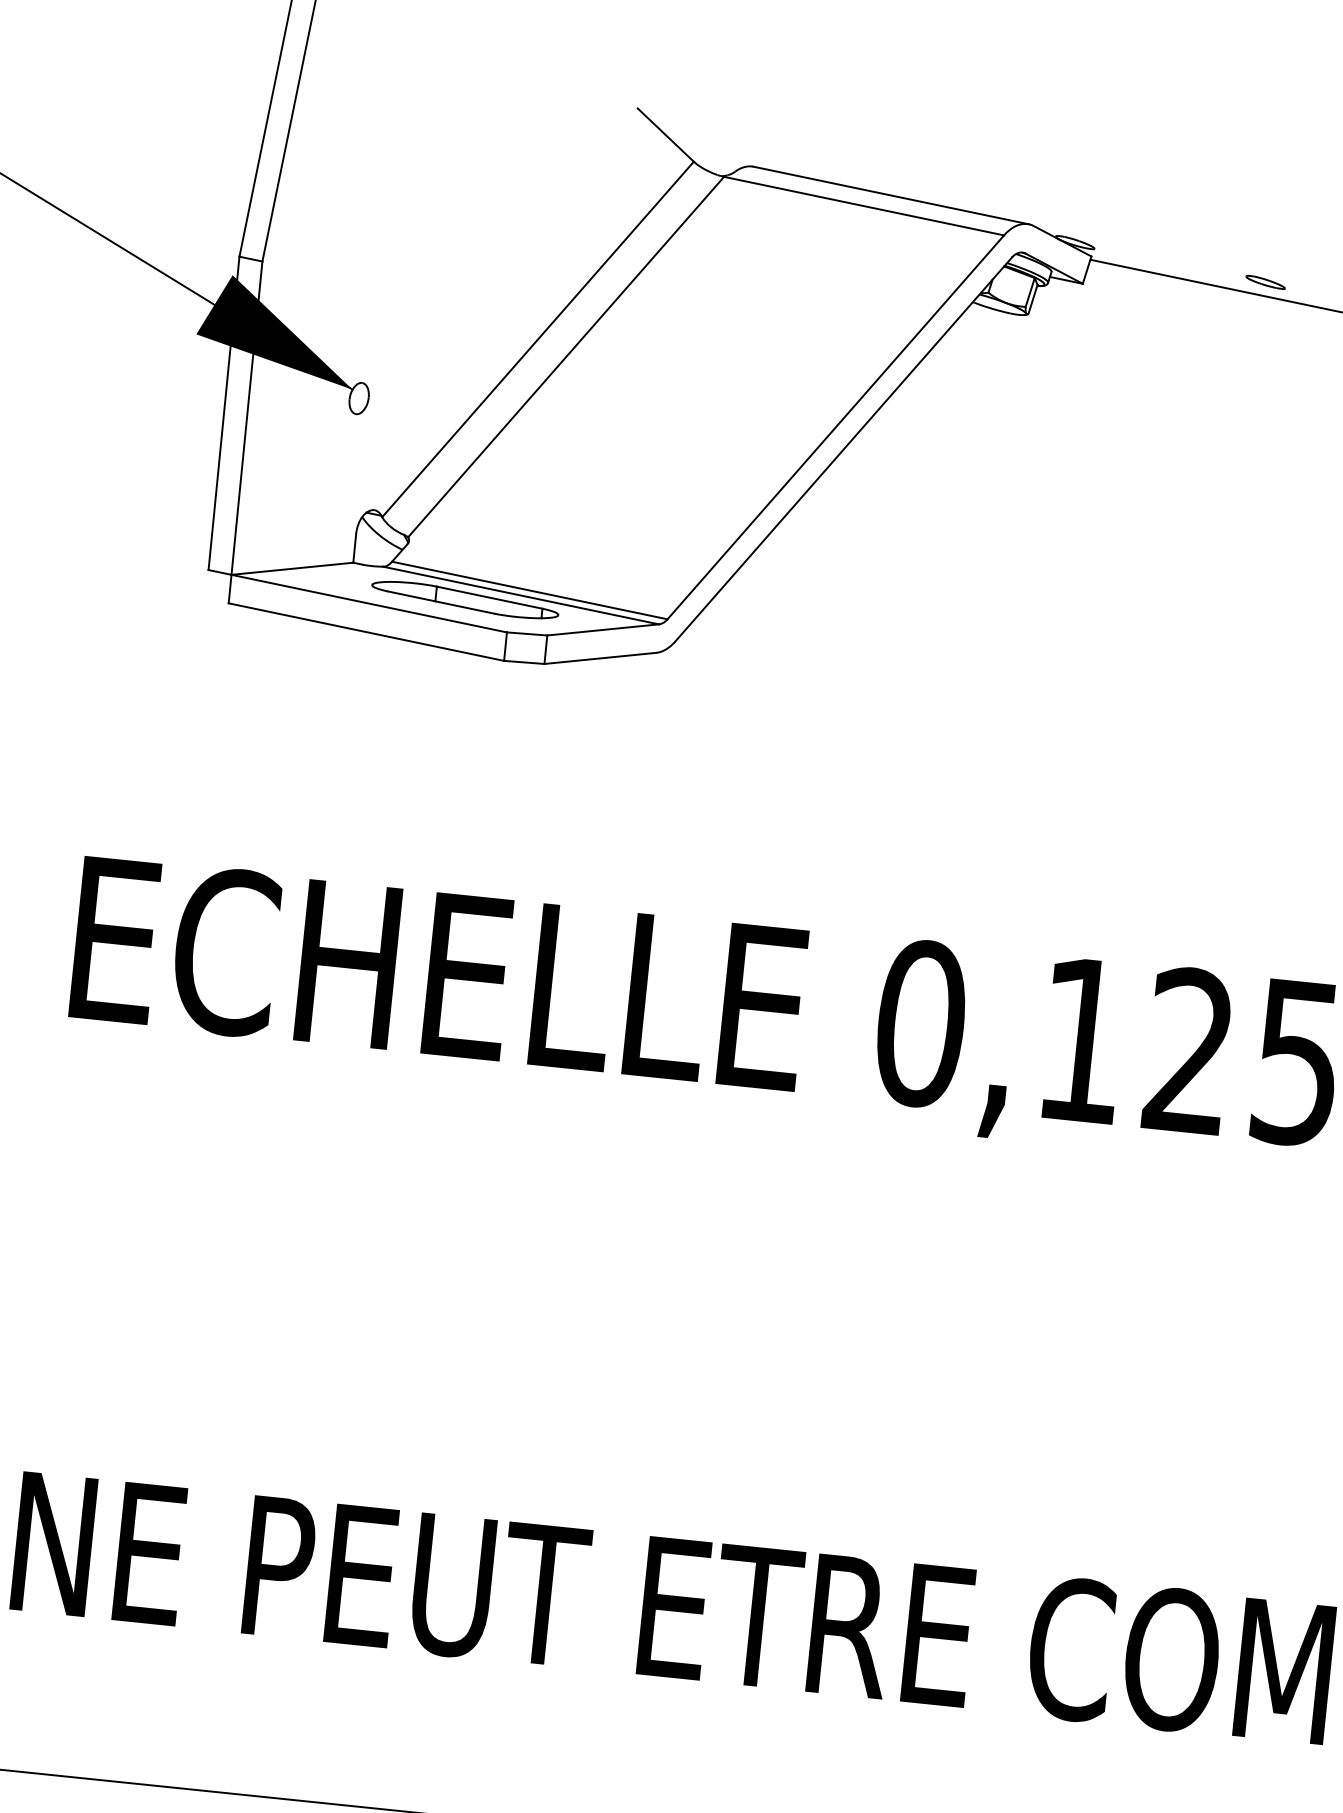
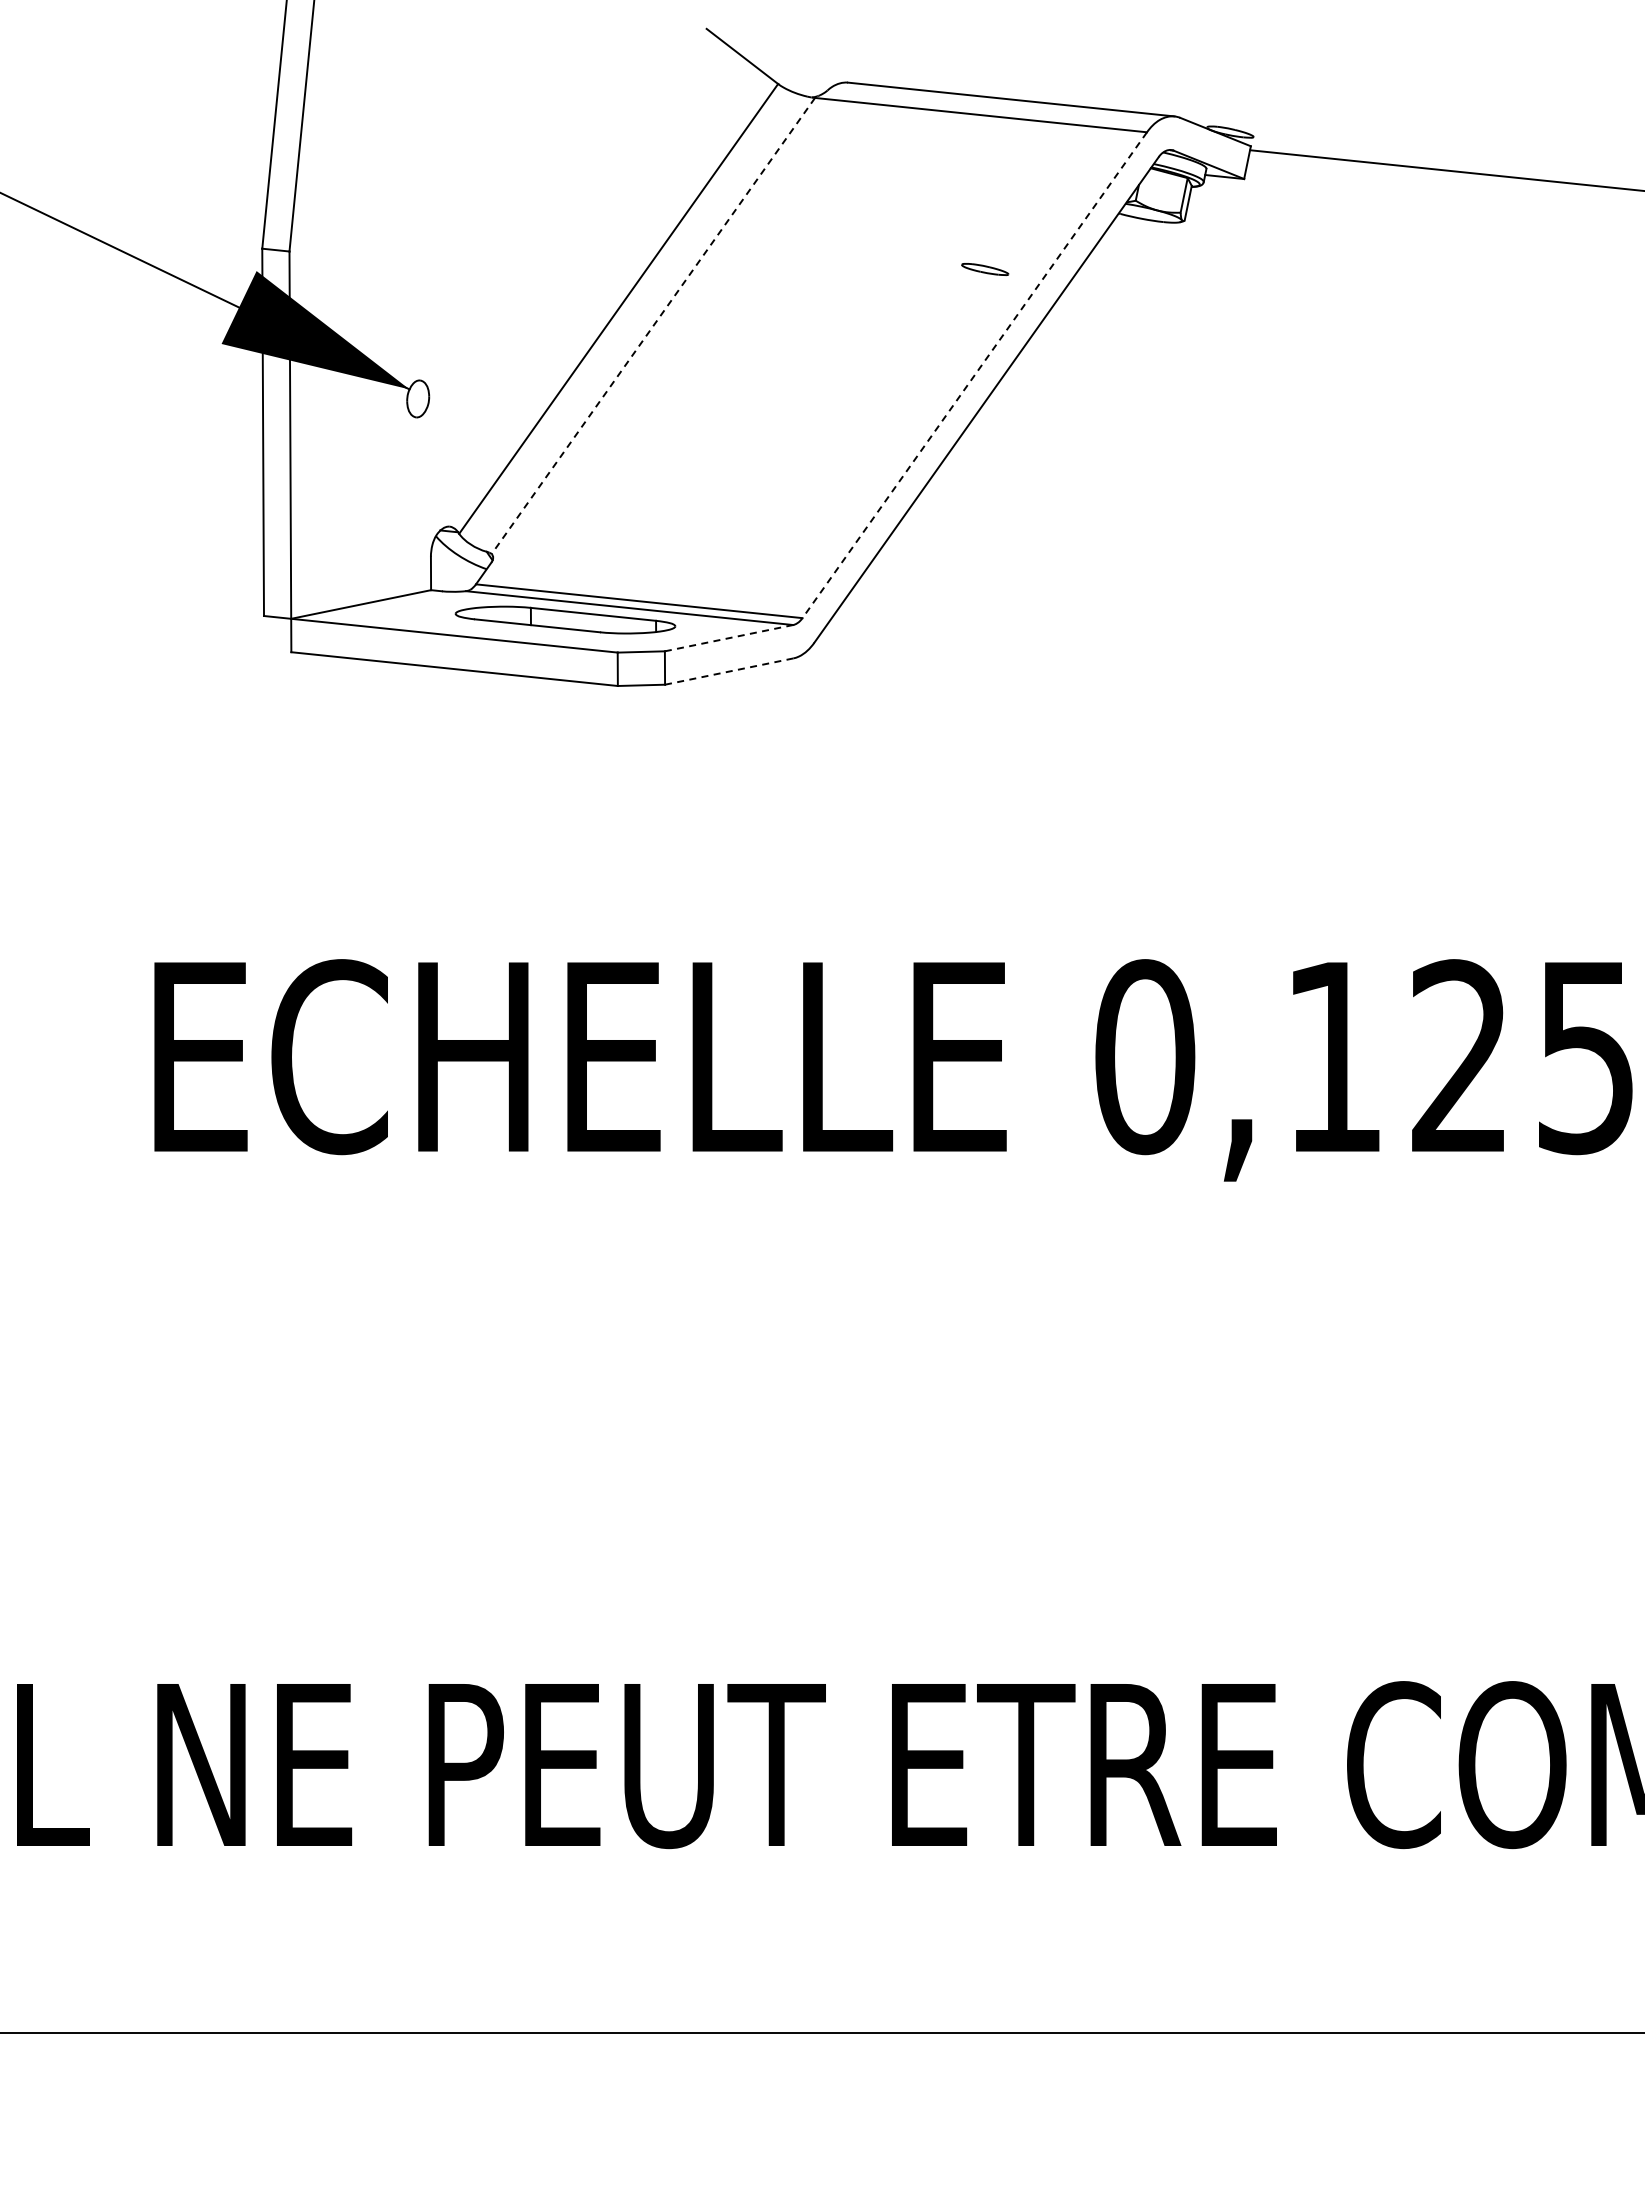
part: (1265, 282) -> (985, 269), moved
line: (566, 357) -> (653, 326), solid -> dashed
line: (835, 427) -> (974, 375), solid -> dashed
line: (602, 630) -> (728, 638), solid -> dashed
line: (600, 658) -> (729, 671), solid -> dashed

